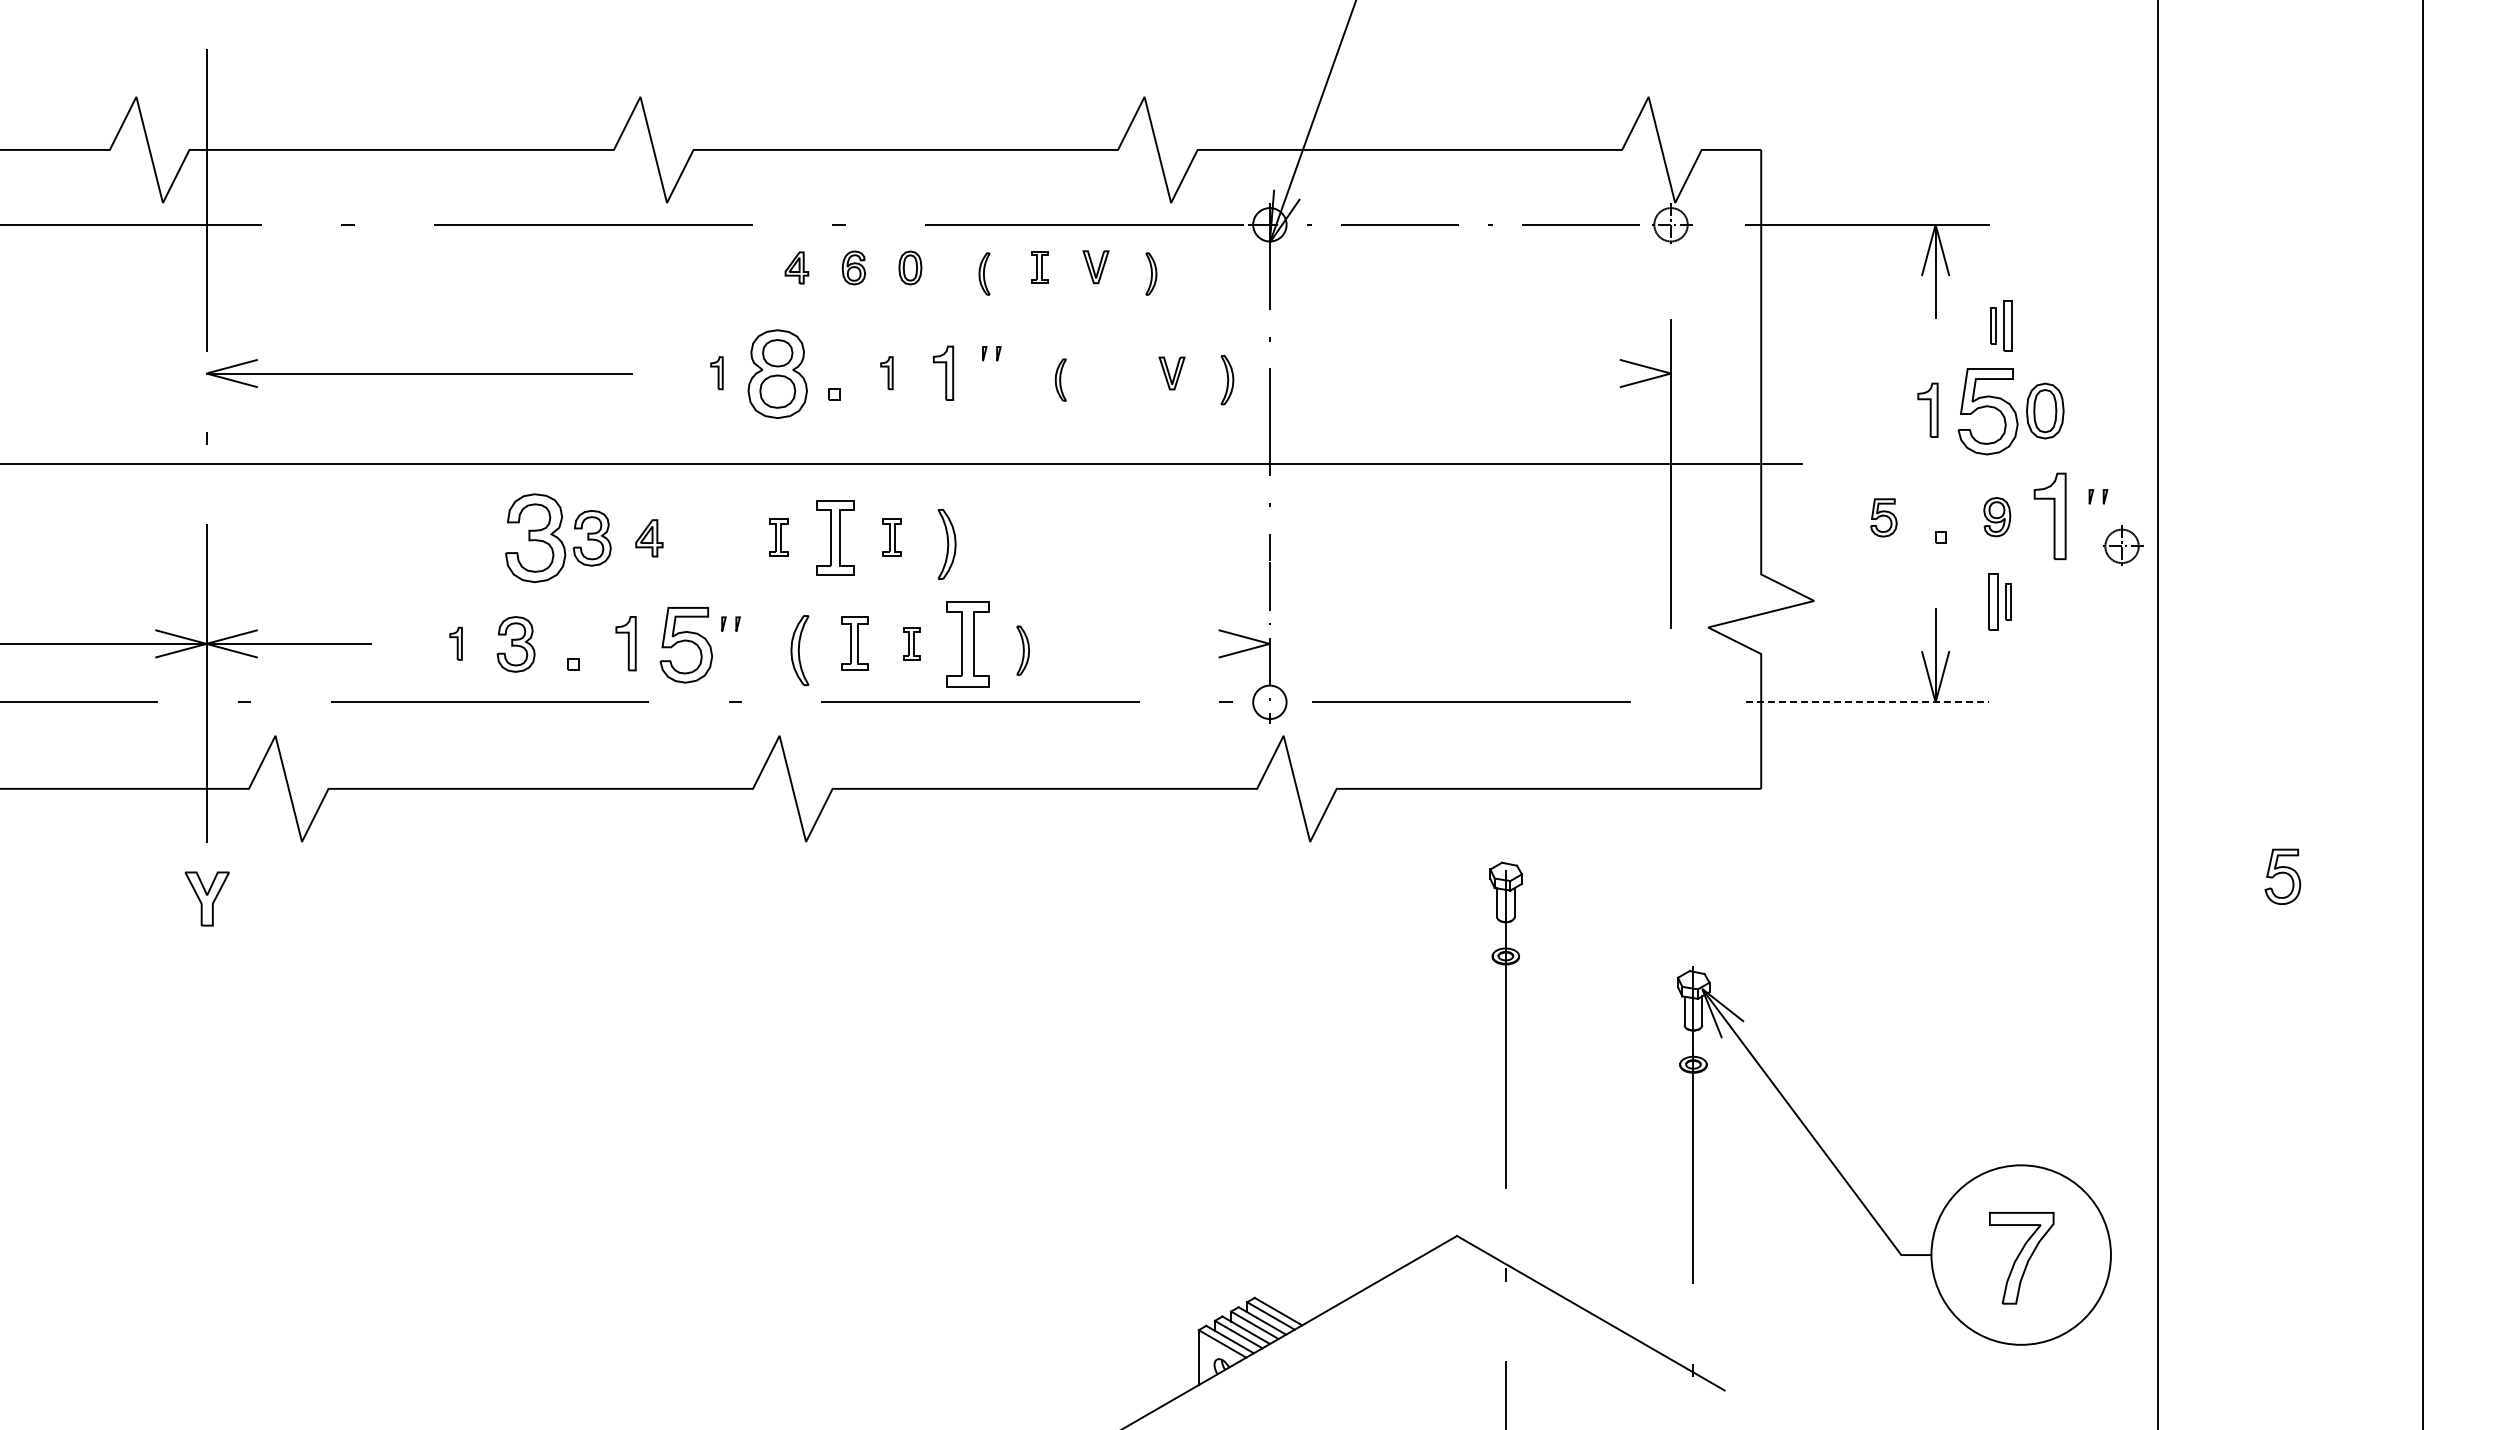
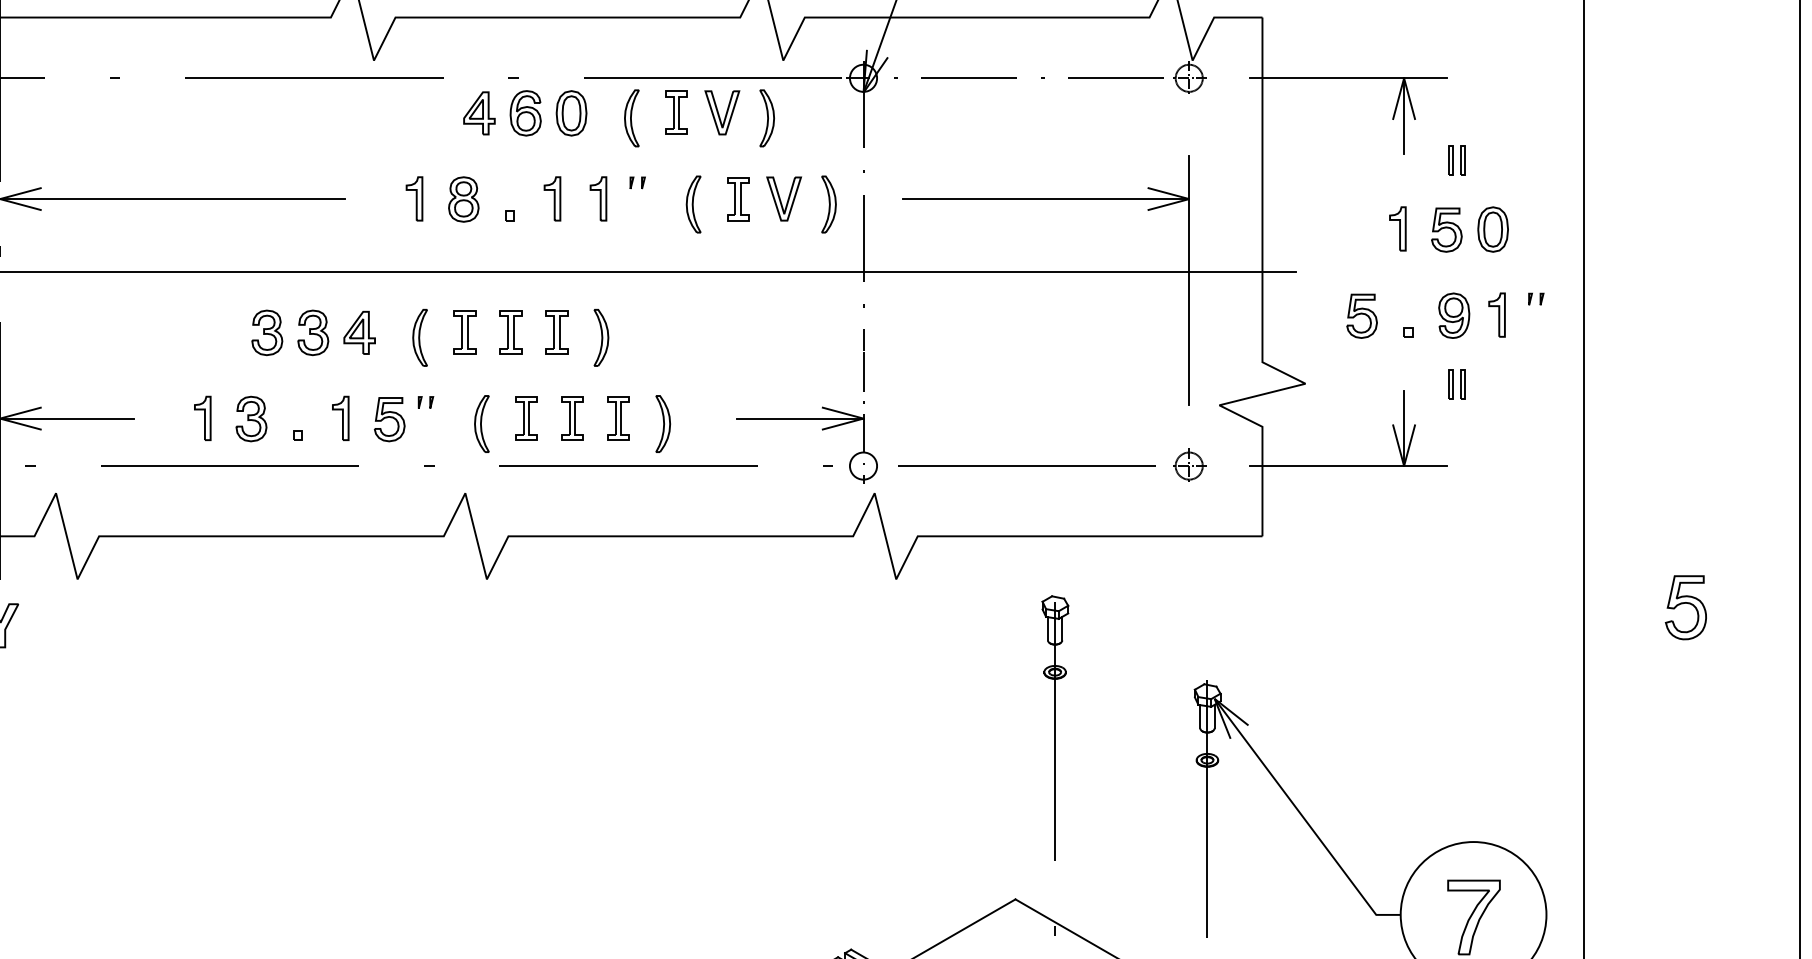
part: (1095, 266) -> (721, 112), size x1.67
part: (796, 267) -> (479, 112), size x1.67
part: (853, 267) -> (525, 112), size x1.67
part: (910, 267) -> (571, 112), size x1.67
part: (1039, 267) -> (676, 112), size x1.67
part: (984, 273) -> (631, 117), size x1.67
part: (1151, 273) -> (767, 117), size x1.67
part: (2008, 325) -> (1463, 160), size x0.71
part: (716, 372) -> (414, 198), size x1.67
part: (886, 372) -> (552, 198), size x1.67
part: (777, 373) -> (463, 199), size x0.62
part: (1115, 373) -> (738, 199), added
part: (1171, 373) -> (783, 199), size x1.67
line: (1494, 373) -> (1045, 199), added
part: (1060, 379) -> (693, 203), size x1.67
part: (1227, 379) -> (829, 203), size x1.43
part: (1988, 411) -> (1447, 229), size x0.62
part: (1996, 516) -> (1453, 315), size x1.43
part: (2049, 516) -> (1496, 315), size x0.62
part: (1883, 517) -> (1361, 315), size x1.43
part: (778, 537) -> (464, 332), size x1.43
part: (835, 537) -> (510, 332), size x0.71
part: (891, 537) -> (556, 332), size x1.43
part: (535, 538) -> (267, 333), size x0.62
part: (649, 538) -> (359, 333), size x1.43
part: (723, 544) -> (419, 337), added
part: (2123, 545) -> (1190, 465), moved
part: (1993, 601) -> (1451, 384), size x0.62
part: (455, 643) -> (202, 418), size x1.67
part: (911, 643) -> (572, 418), size x1.67
part: (968, 643) -> (618, 418), size x0.62
line: (1191, 643) -> (799, 418), added
part: (686, 644) -> (389, 419), size x0.71
part: (1022, 650) -> (662, 423), size x1.43
line: (1867, 702) -> (1348, 466), dashed -> solid
part: (2282, 876) -> (1685, 607), size x1.43

